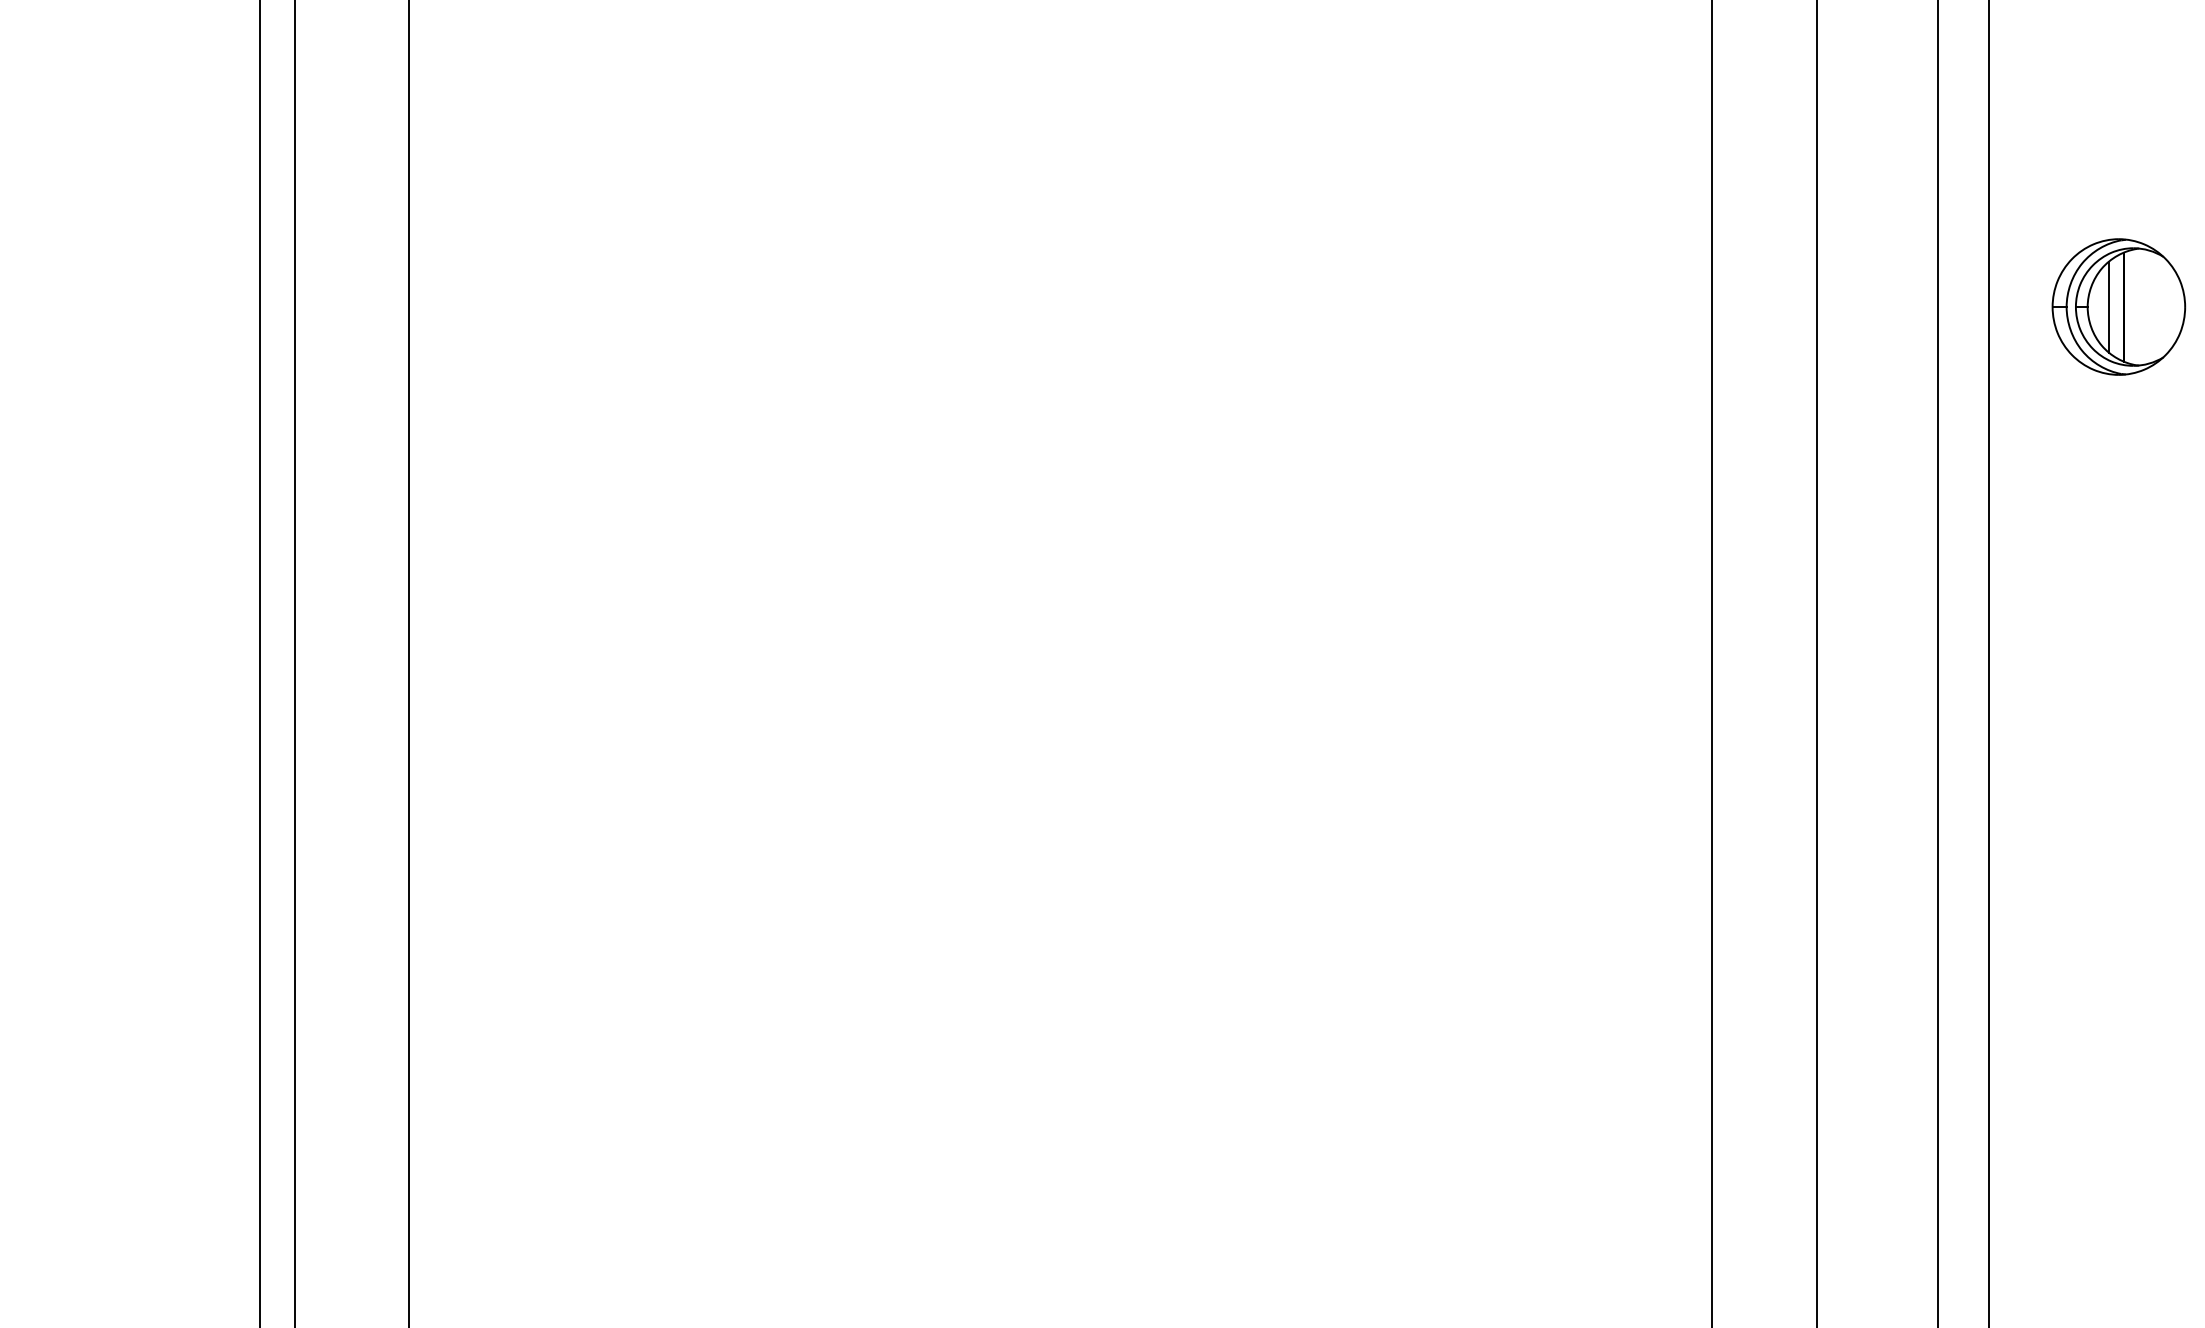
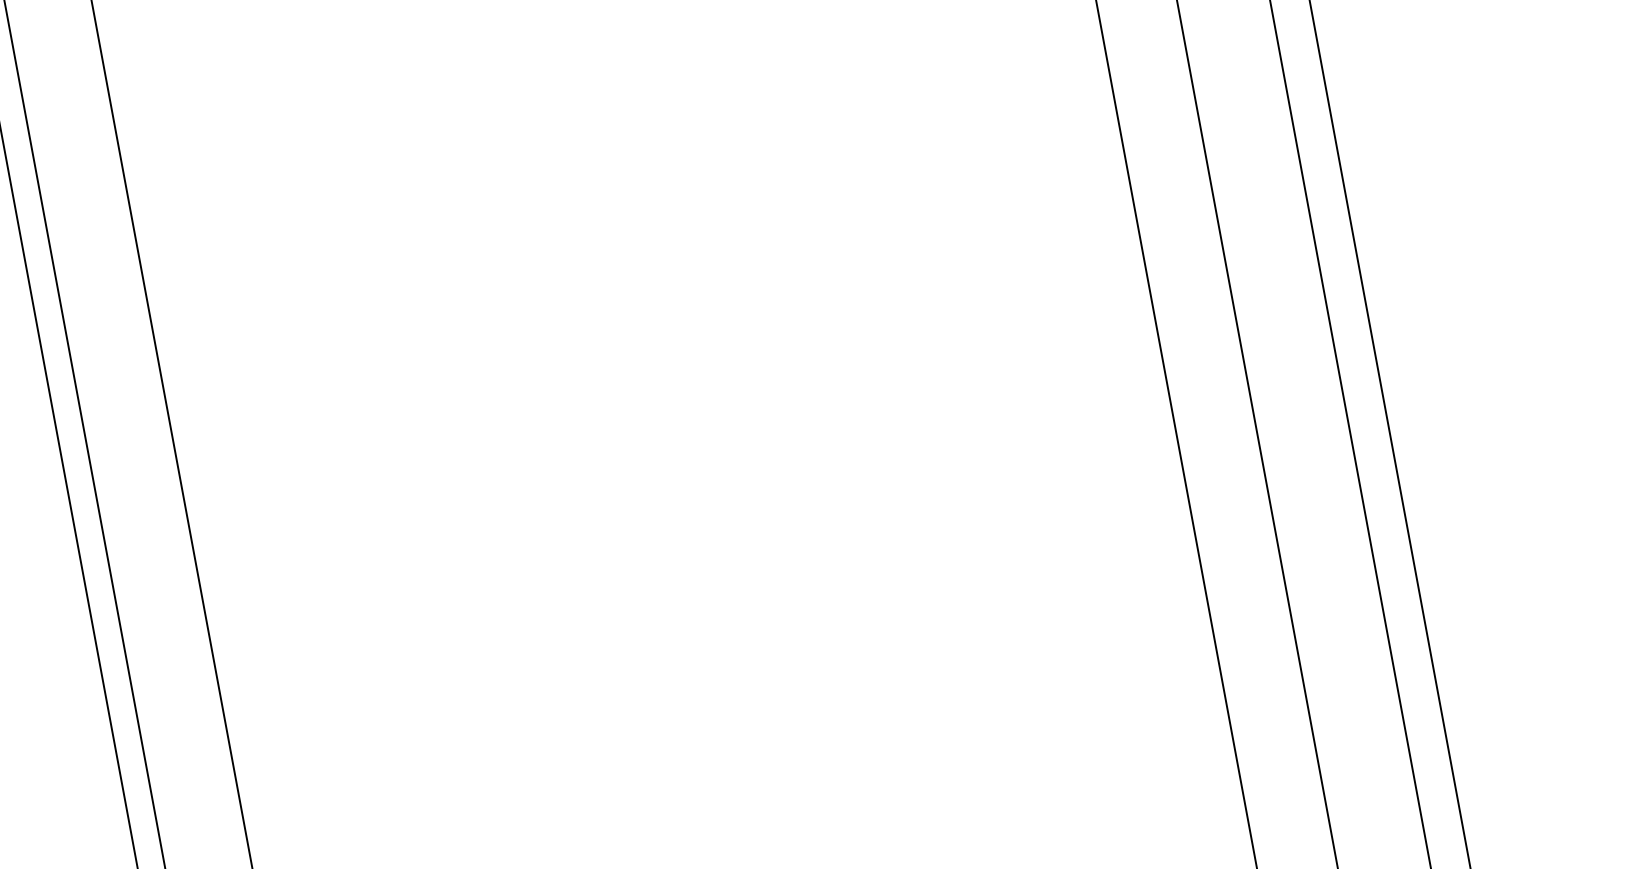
part: (2118, 306) -> (1435, 140), removed

